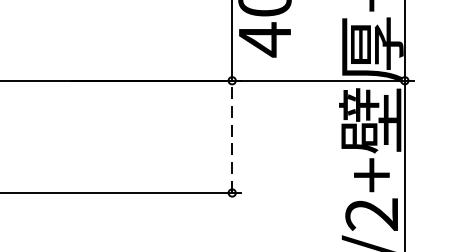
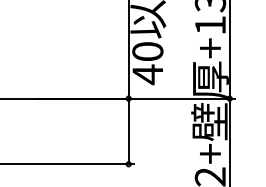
line: (231, 136) -> (128, 131), dashed -> solid

